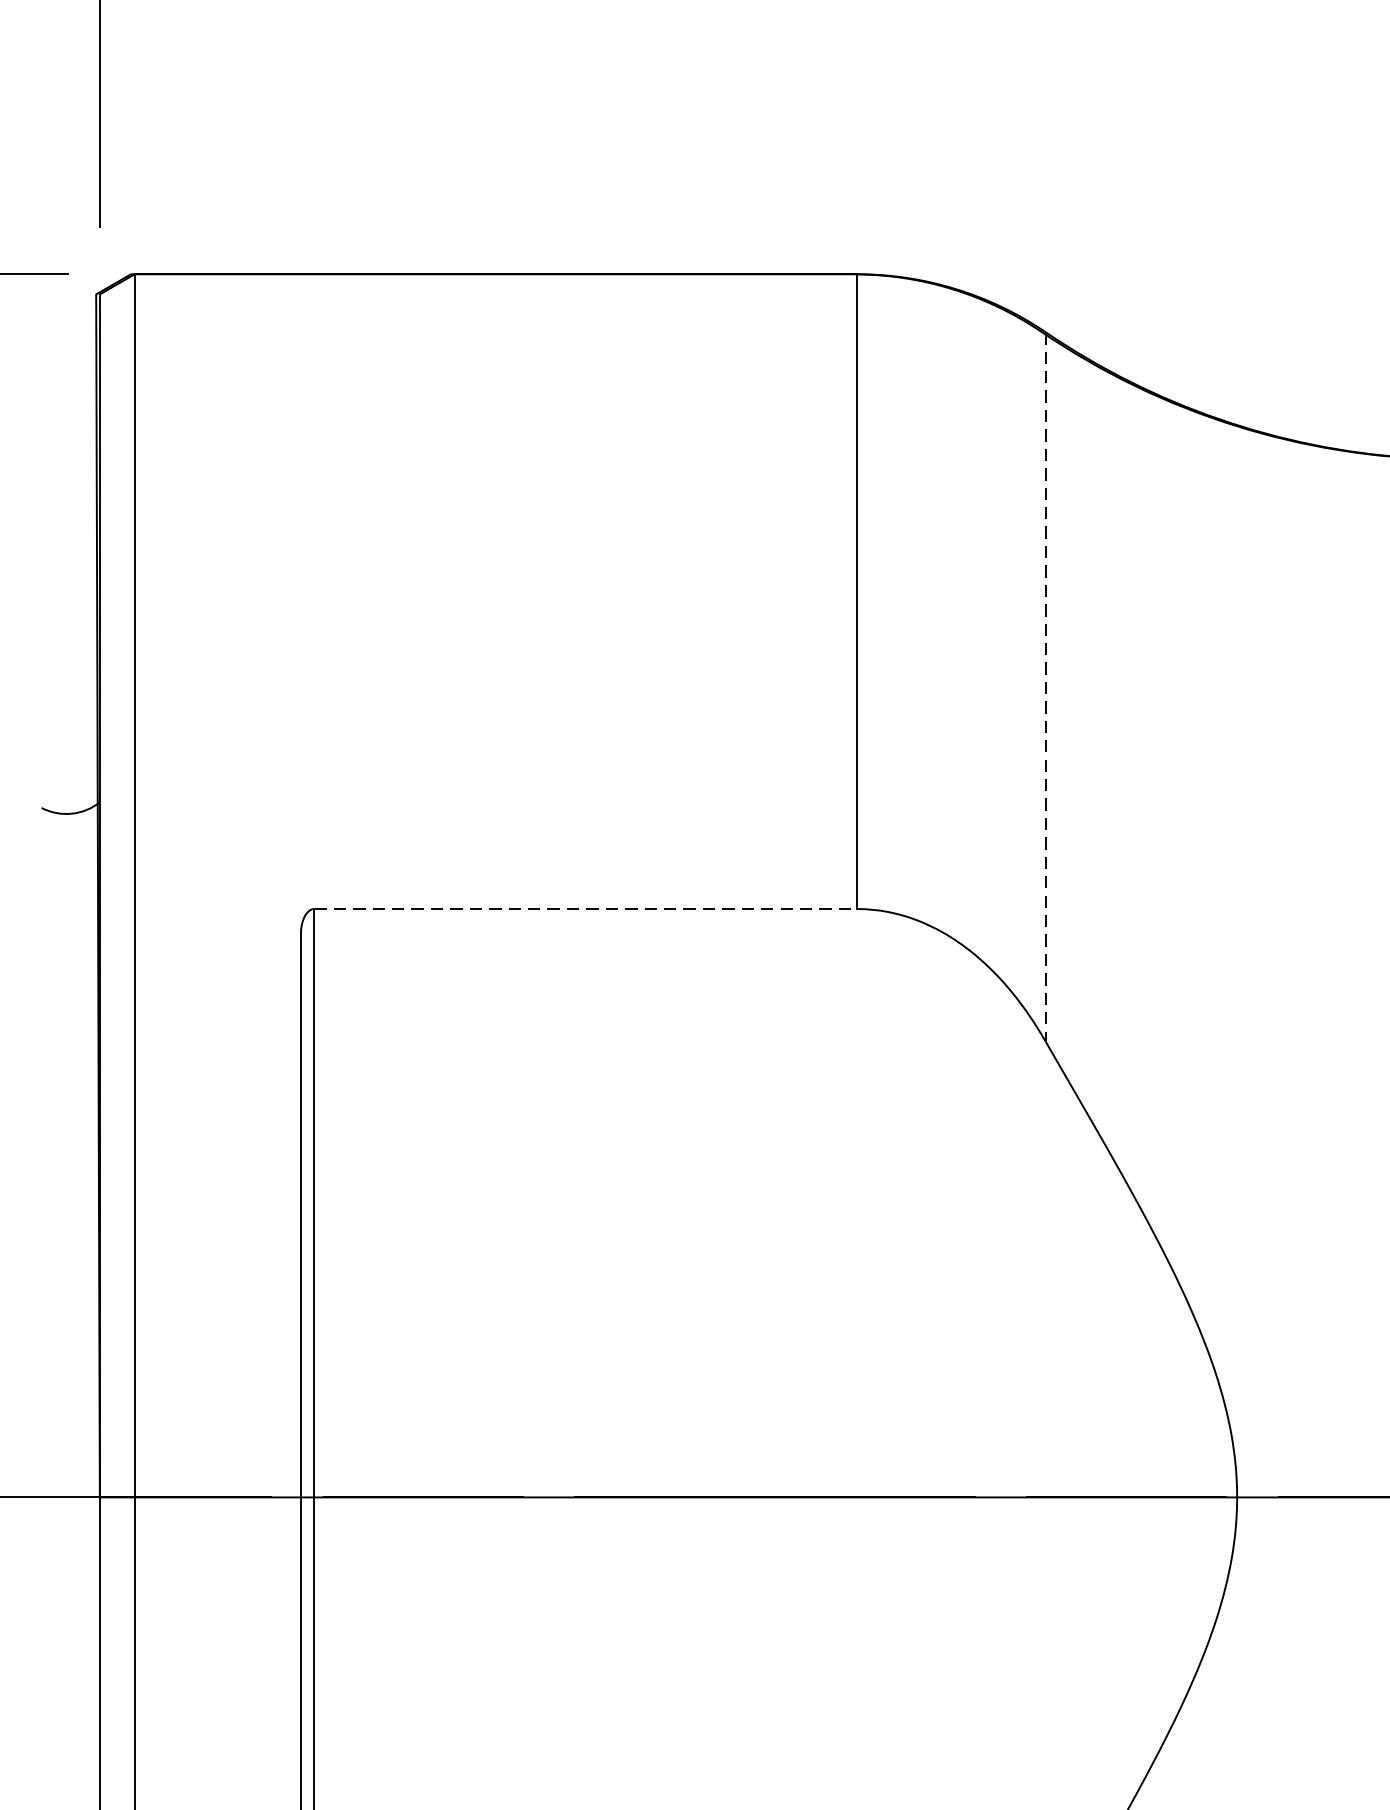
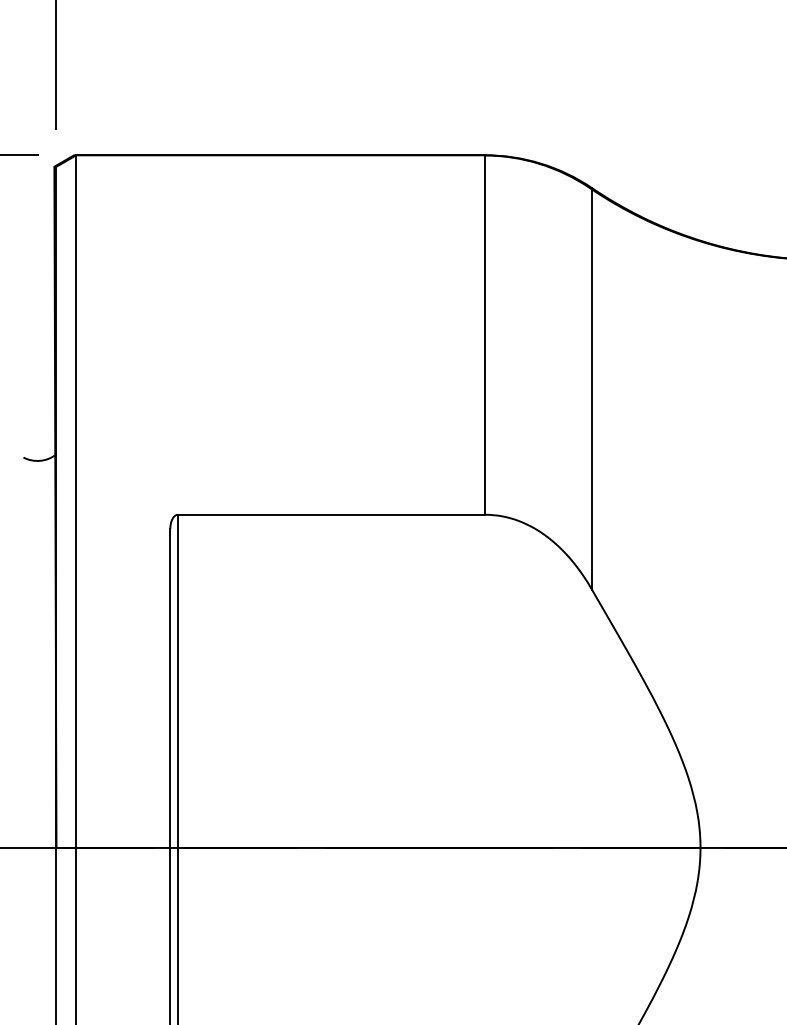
line: (1046, 686) -> (592, 388), dashed -> solid
line: (585, 908) -> (331, 514), dashed -> solid

